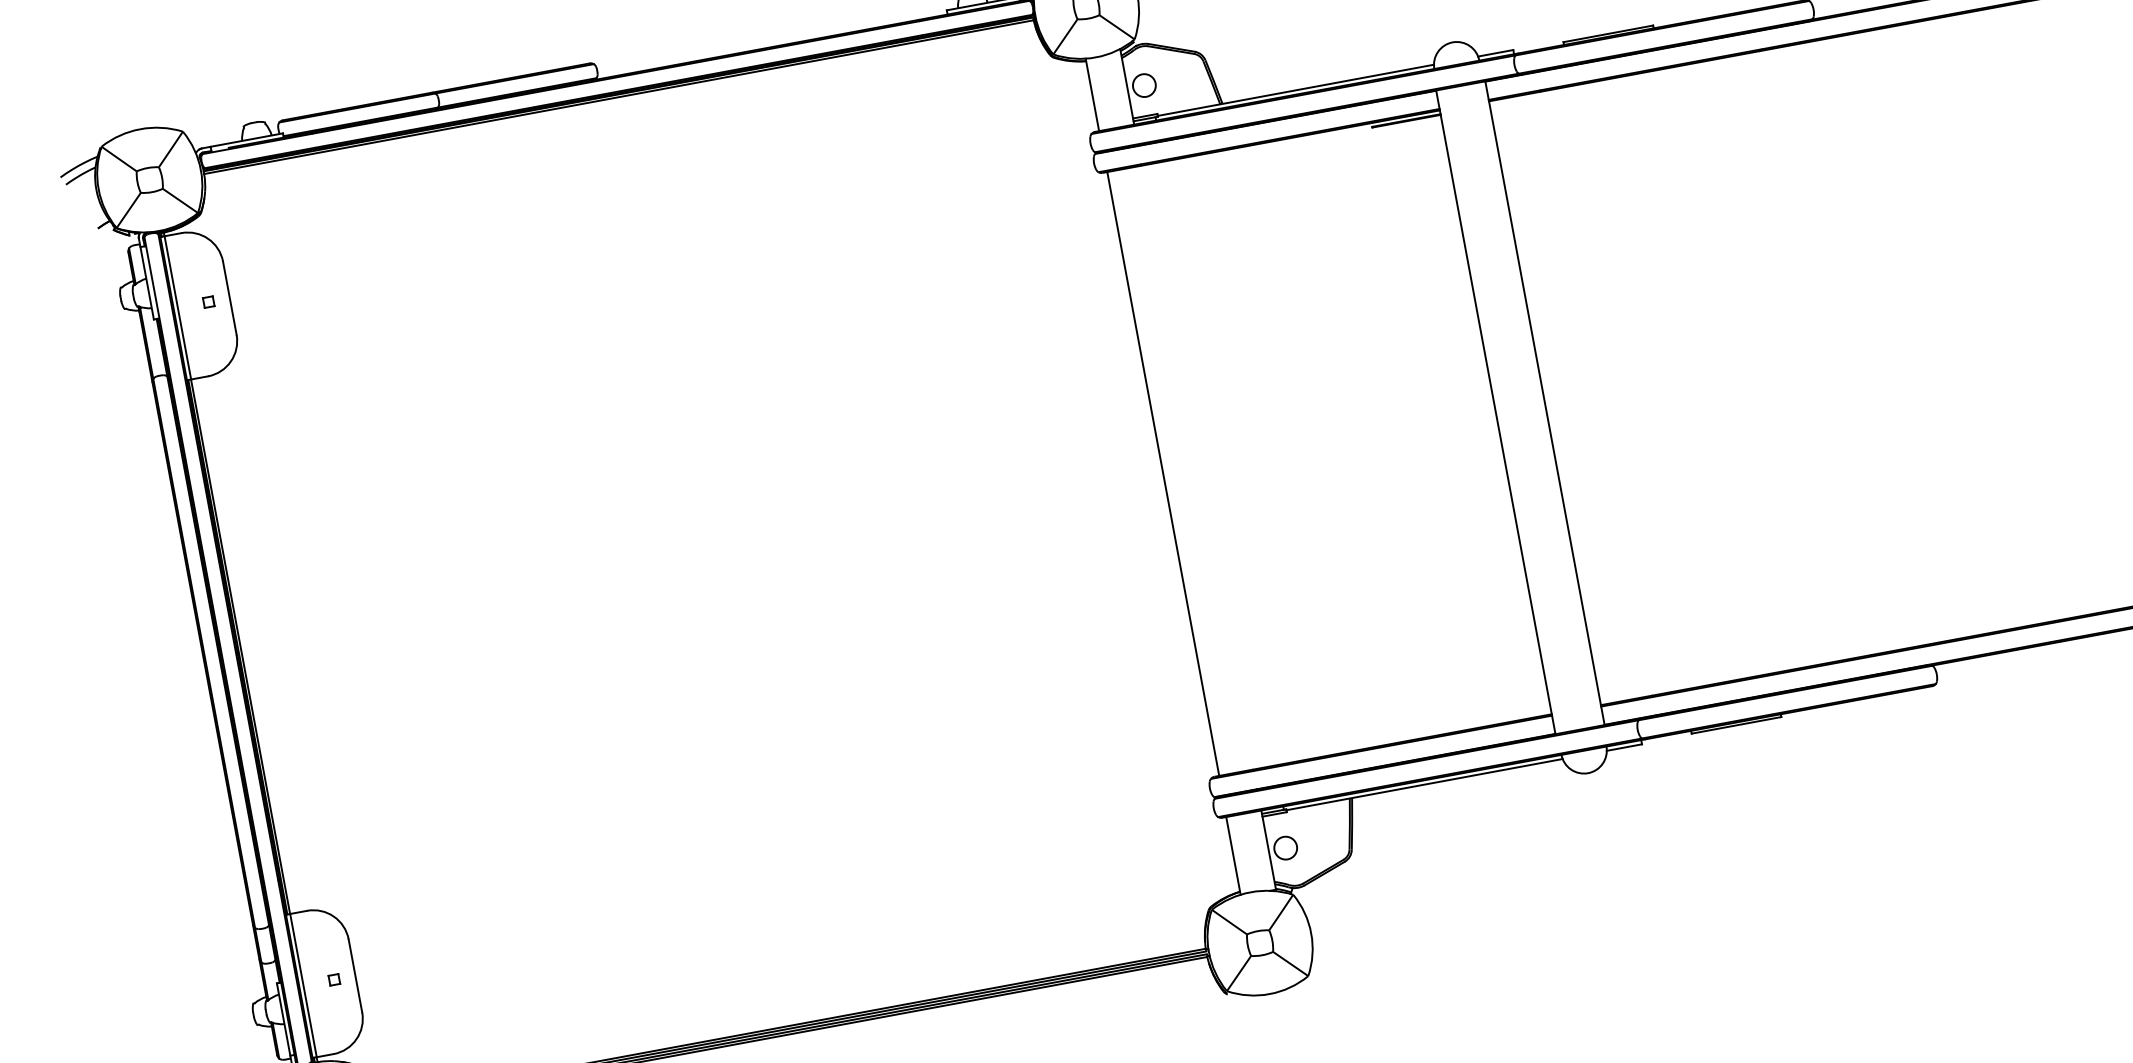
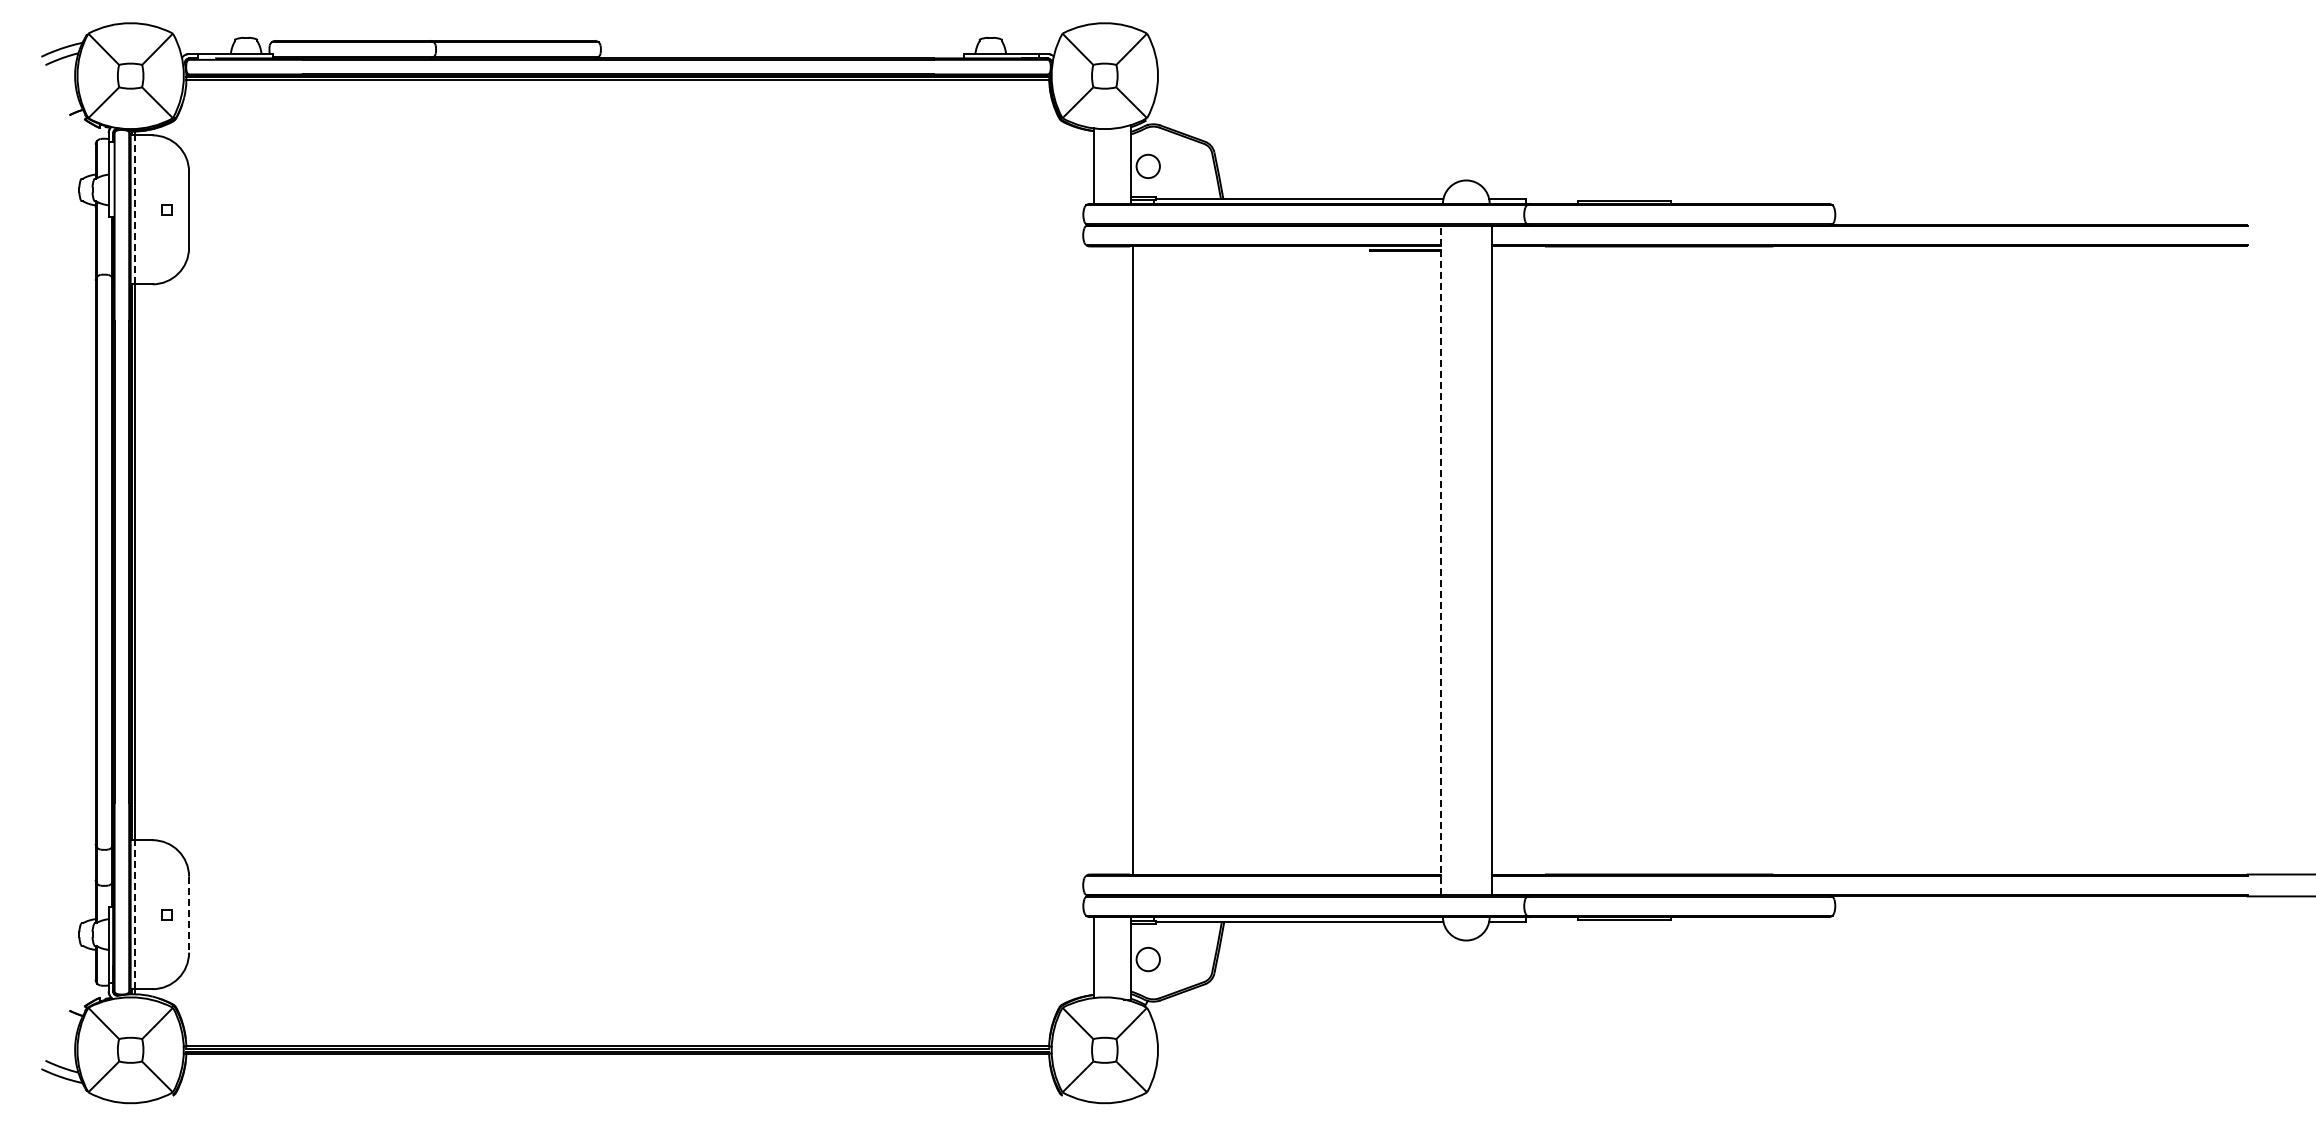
line: (178, 307) -> (135, 209), solid -> dashed
line: (1495, 412) -> (1440, 560), solid -> dashed
line: (1162, 474) -> (1132, 560), moved
line: (355, 975) -> (189, 914), solid -> dashed
line: (303, 985) -> (135, 914), solid -> dashed

